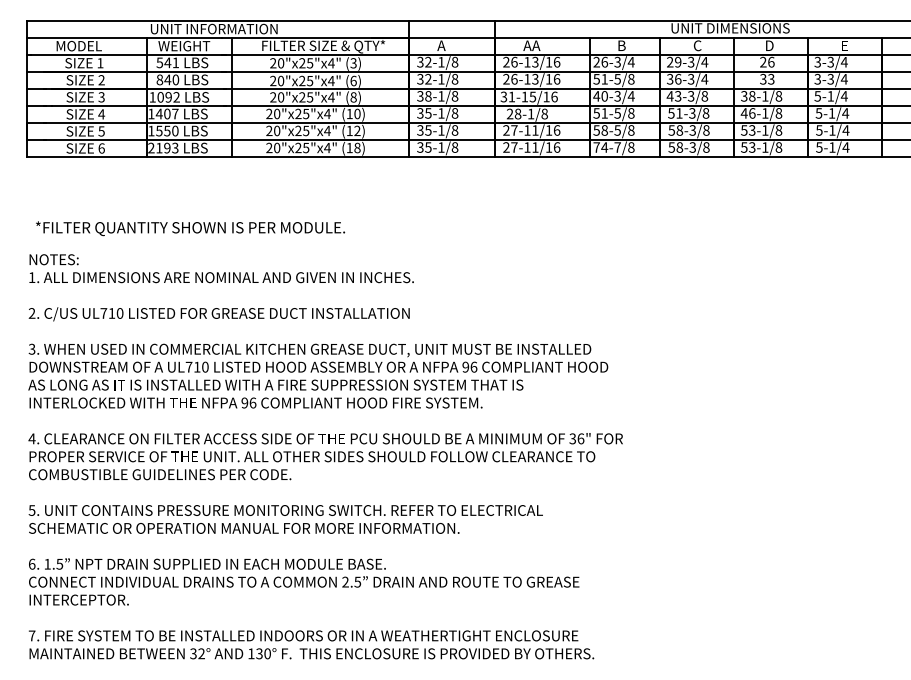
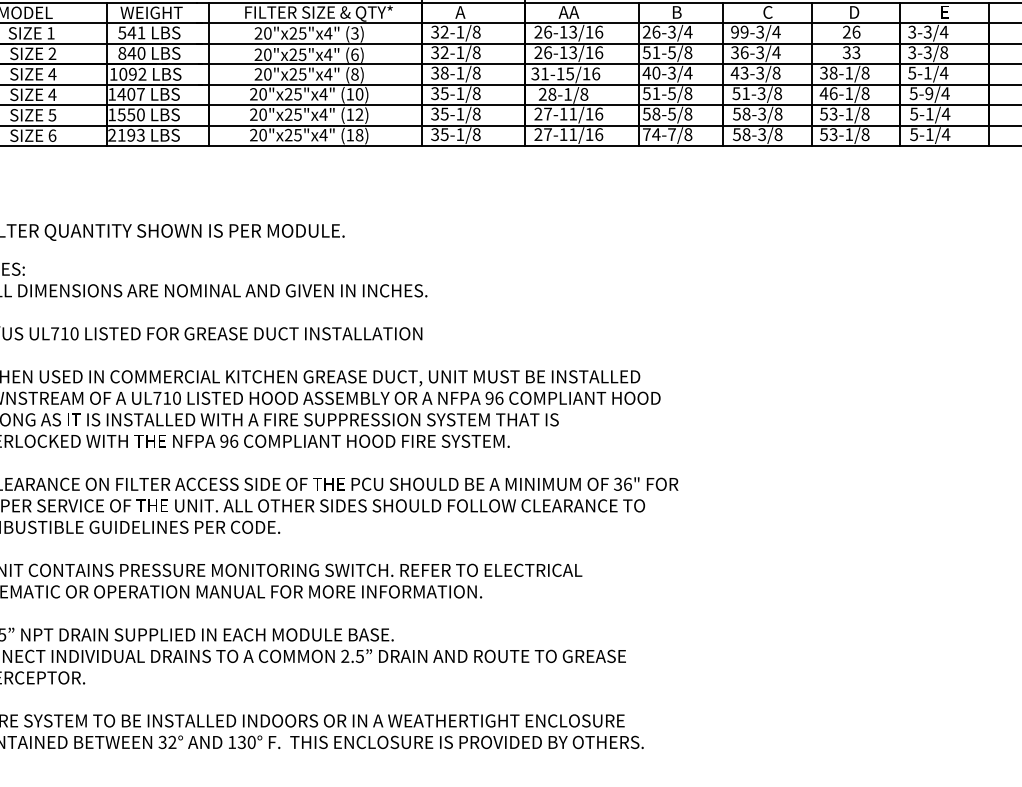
text: (670, 62) -> (735, 32), 29-3/4 -> 99-3/4
text: (843, 78) -> (943, 51), 3-3/4 -> 3-3/8
text: (101, 97) -> (52, 74), 3 -> 4
text: (831, 113) -> (928, 93), 5-1/4 -> 5-9/4

